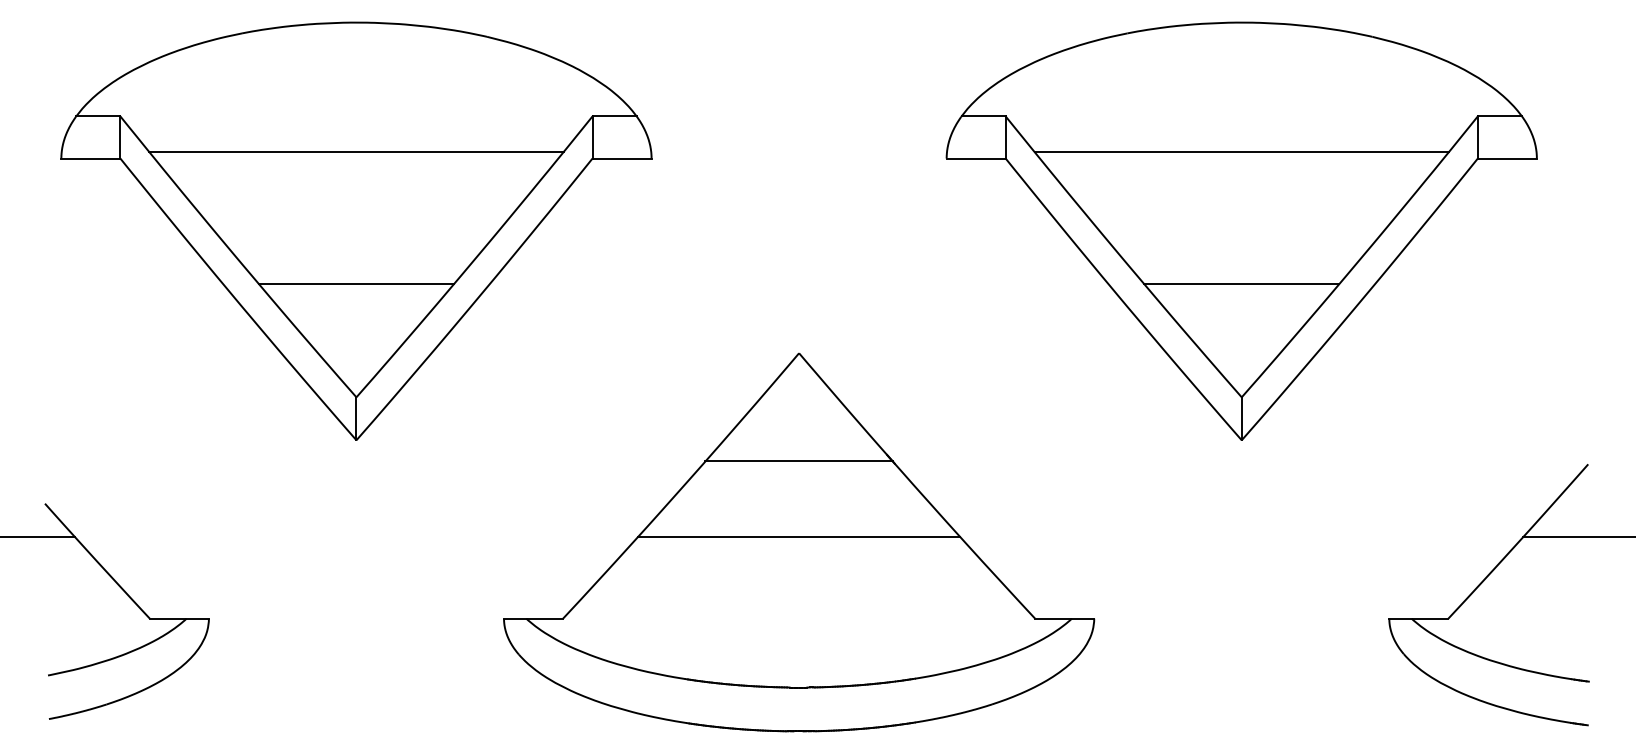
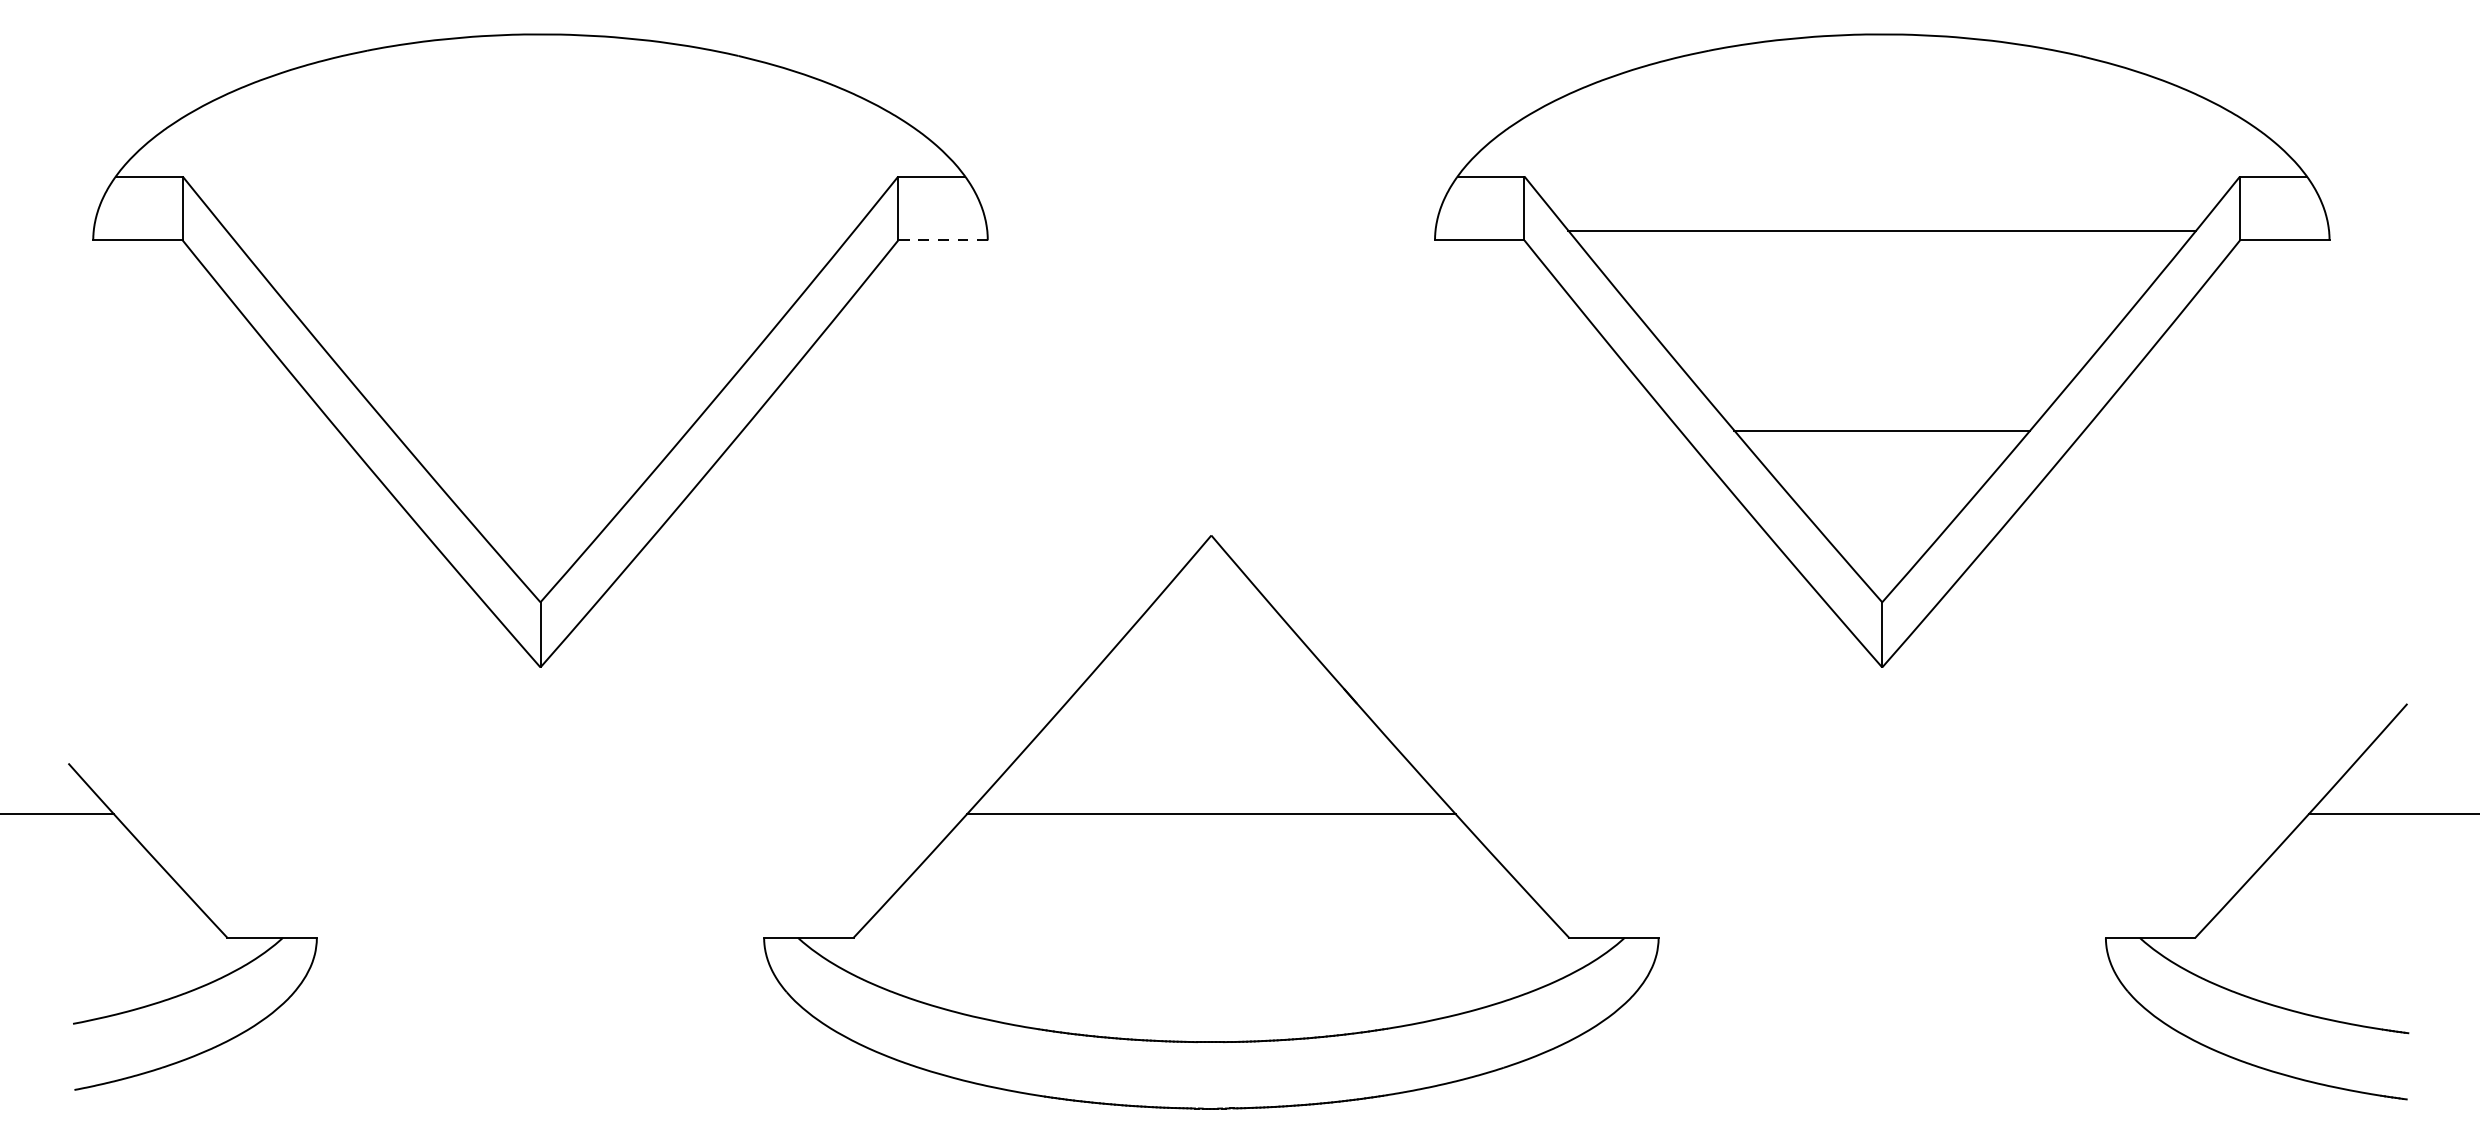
line: (356, 152) -> (540, 231), removed
line: (622, 158) -> (943, 240), solid -> dashed
line: (356, 284) -> (540, 431), removed
line: (798, 461) -> (1210, 699), removed

